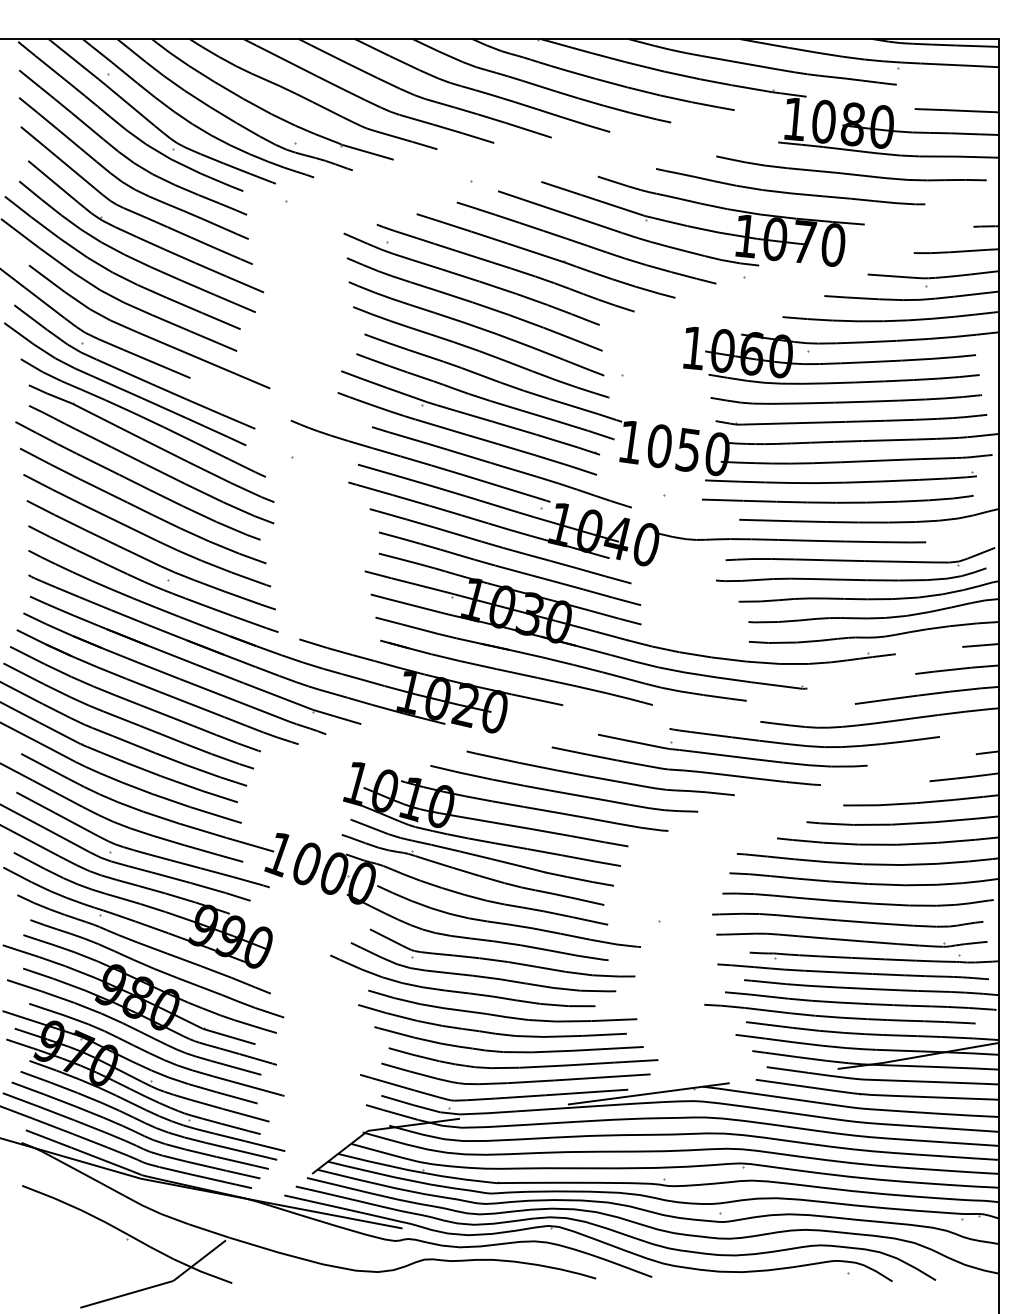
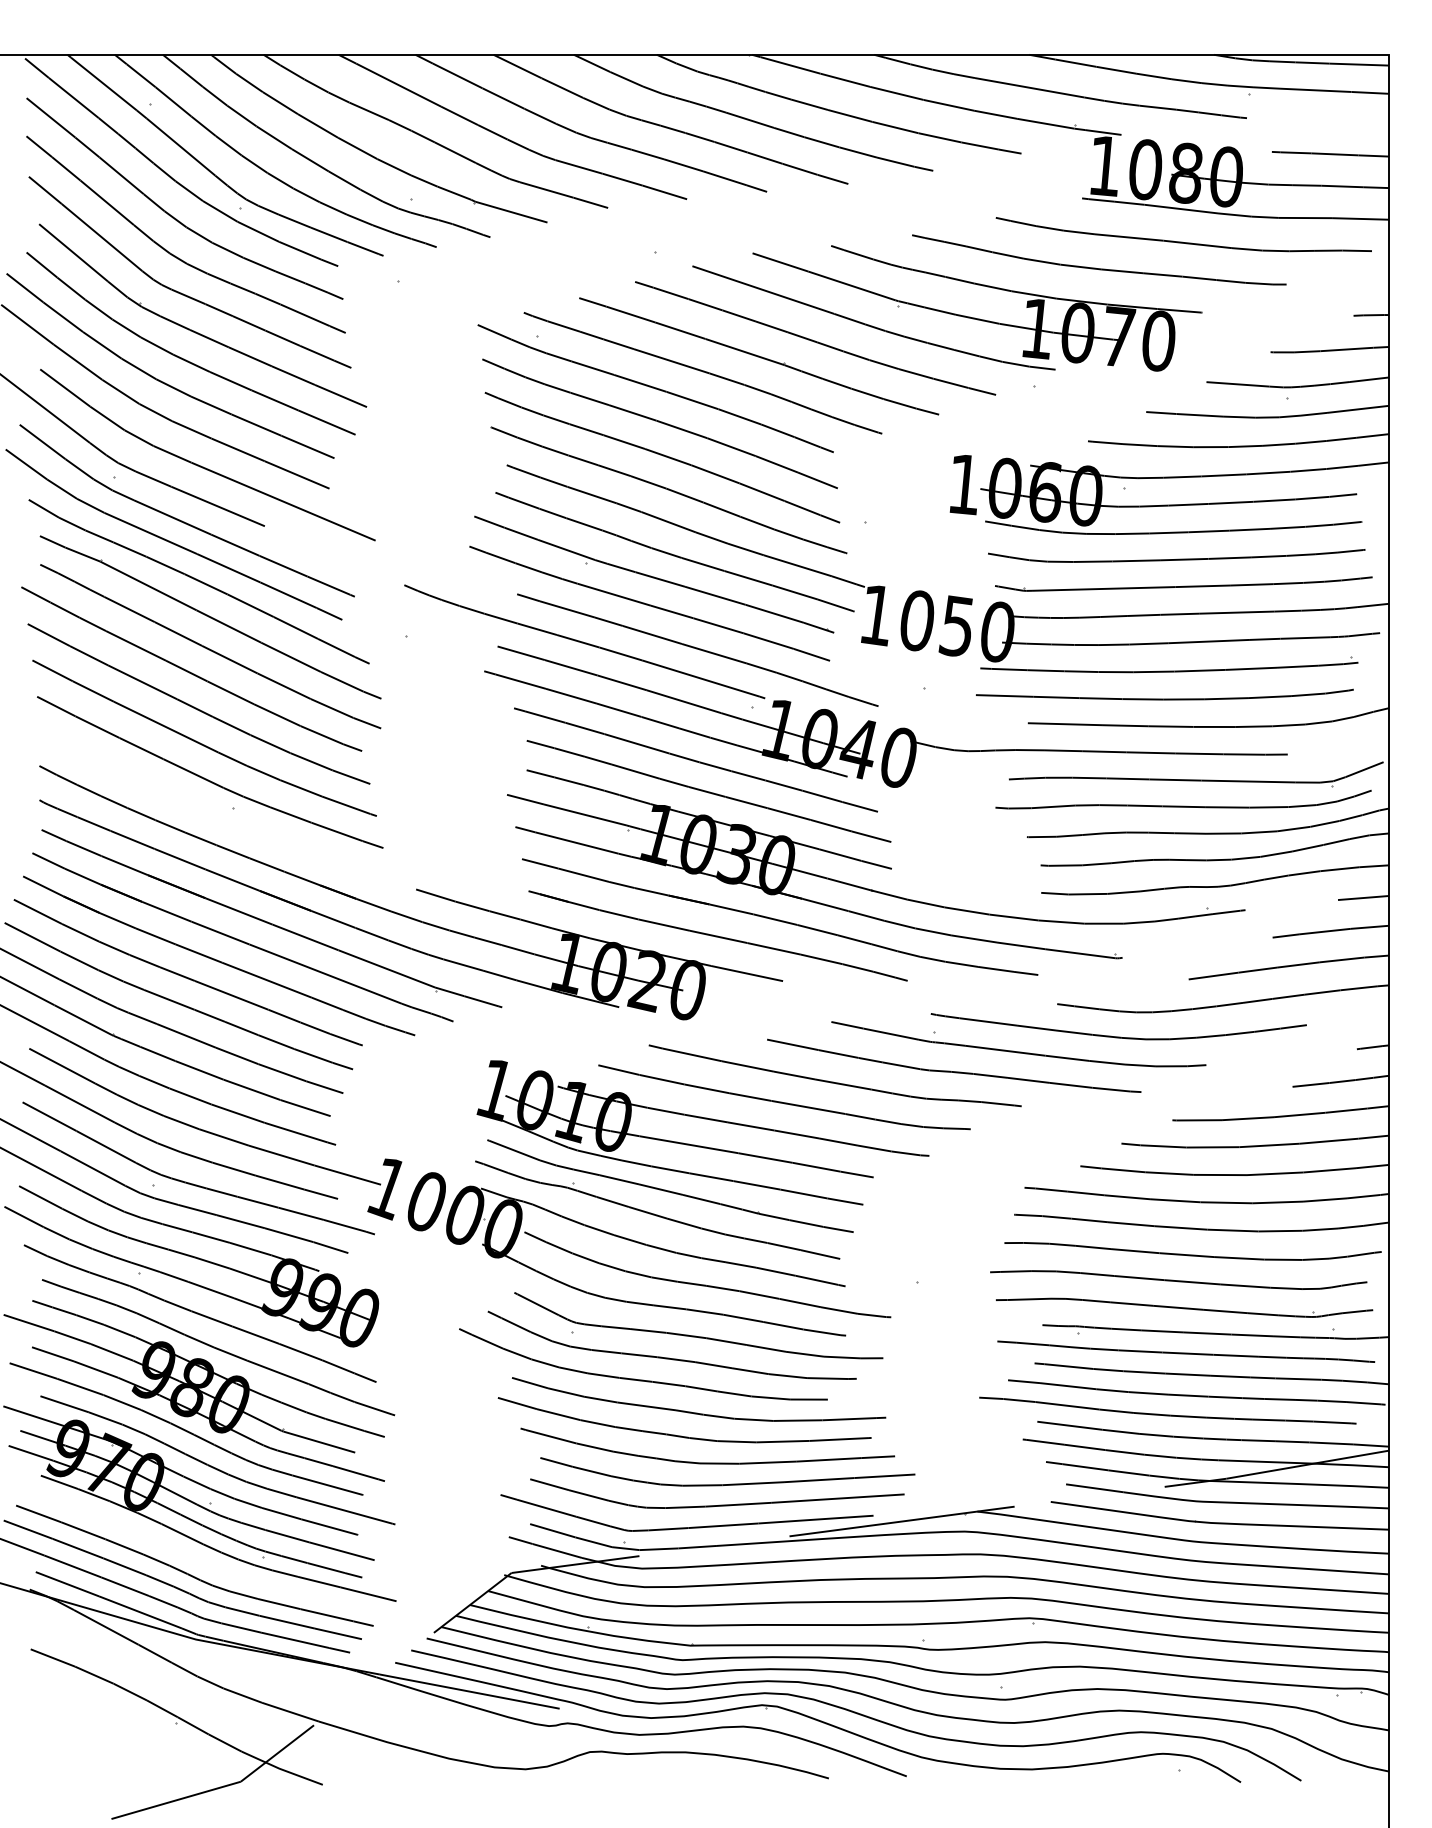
curve: (151, 584) -> (210, 812), removed
curve: (145, 1122) -> (202, 1561), removed

